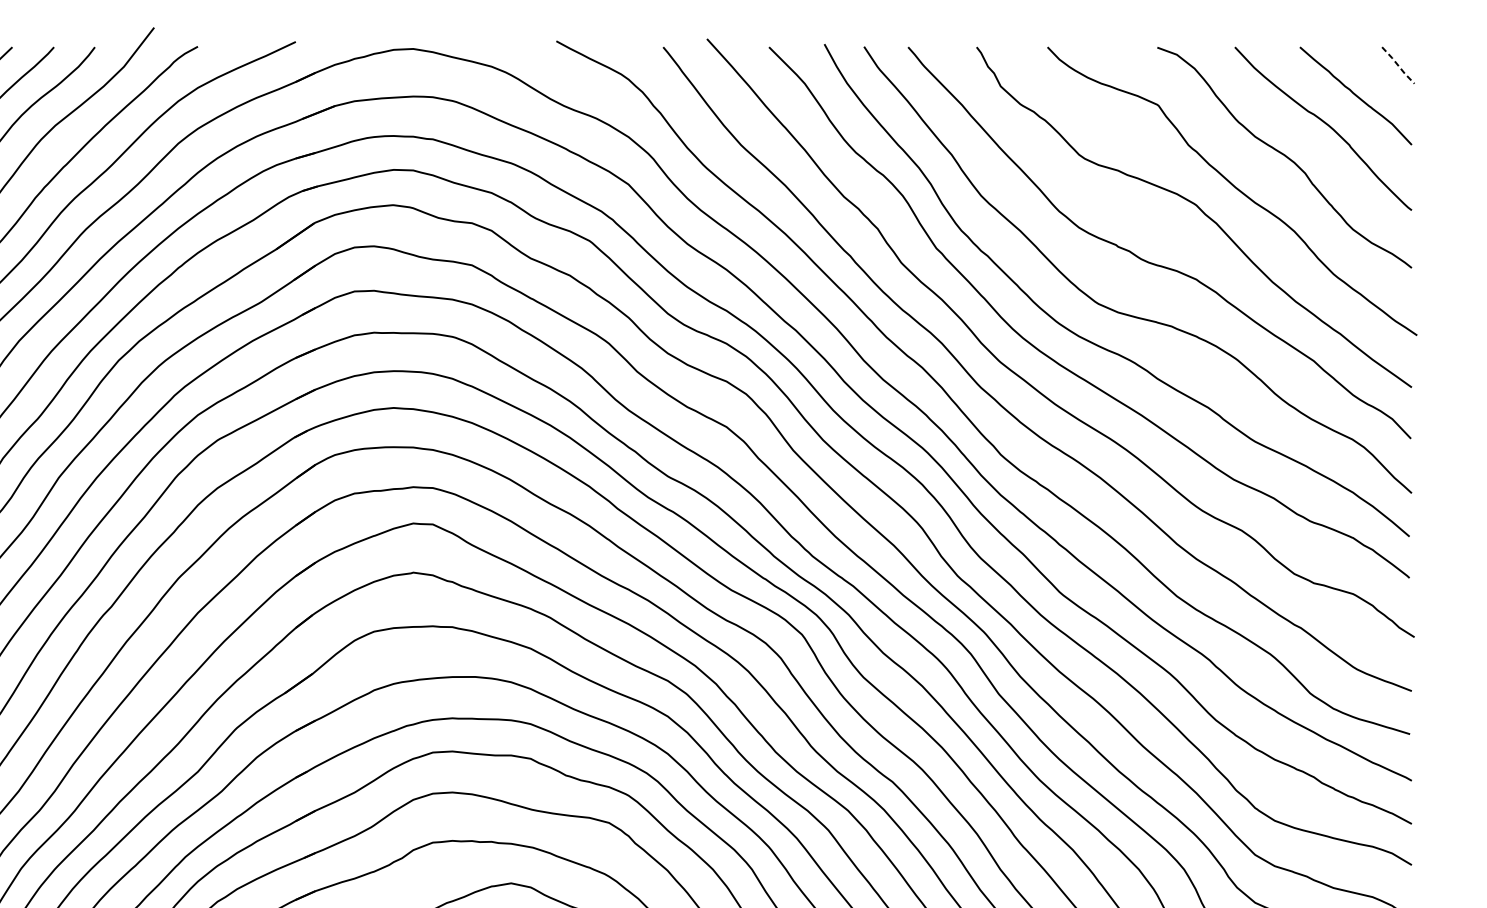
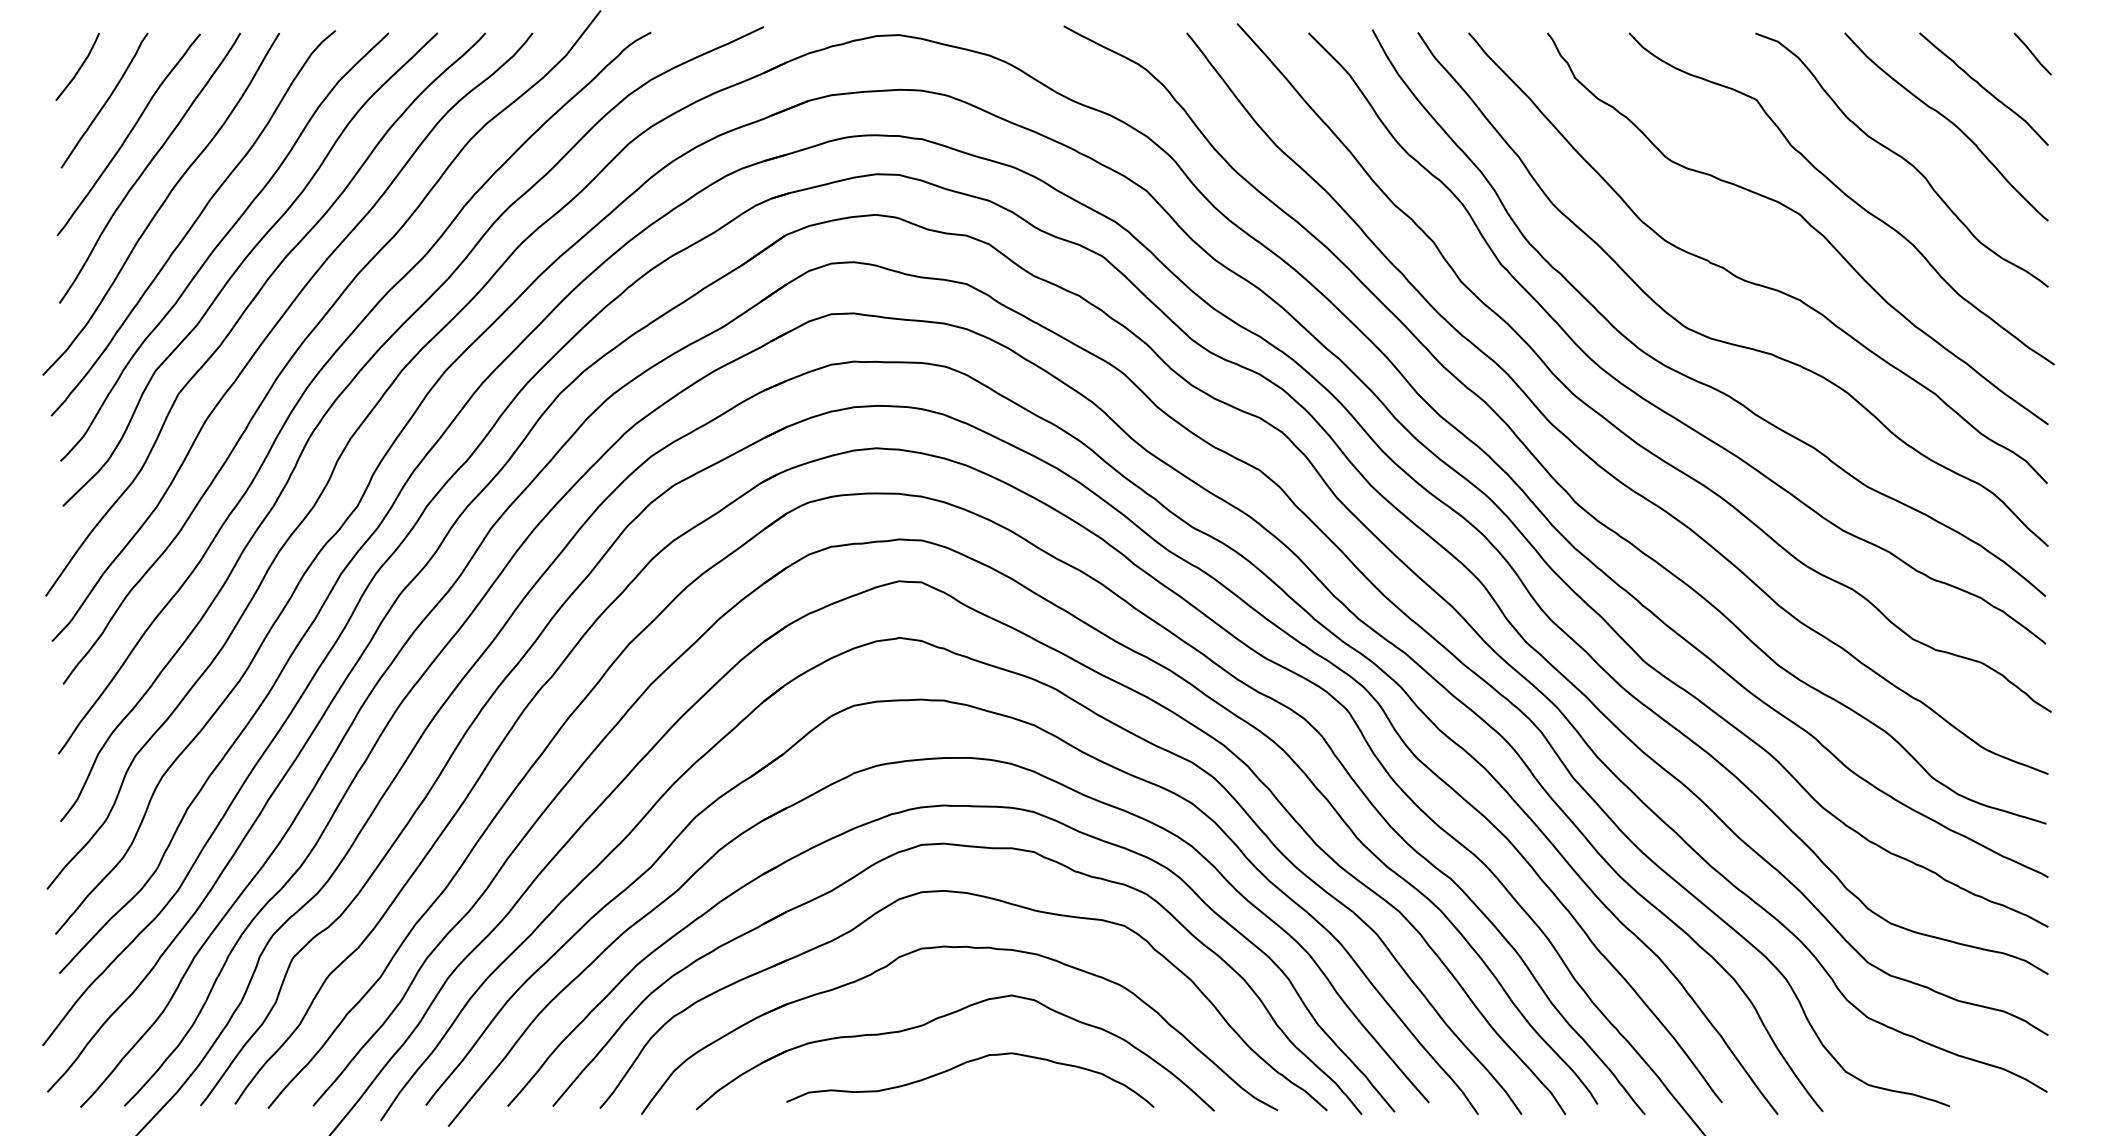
line: (1398, 64) -> (2032, 53), dashed -> solid

